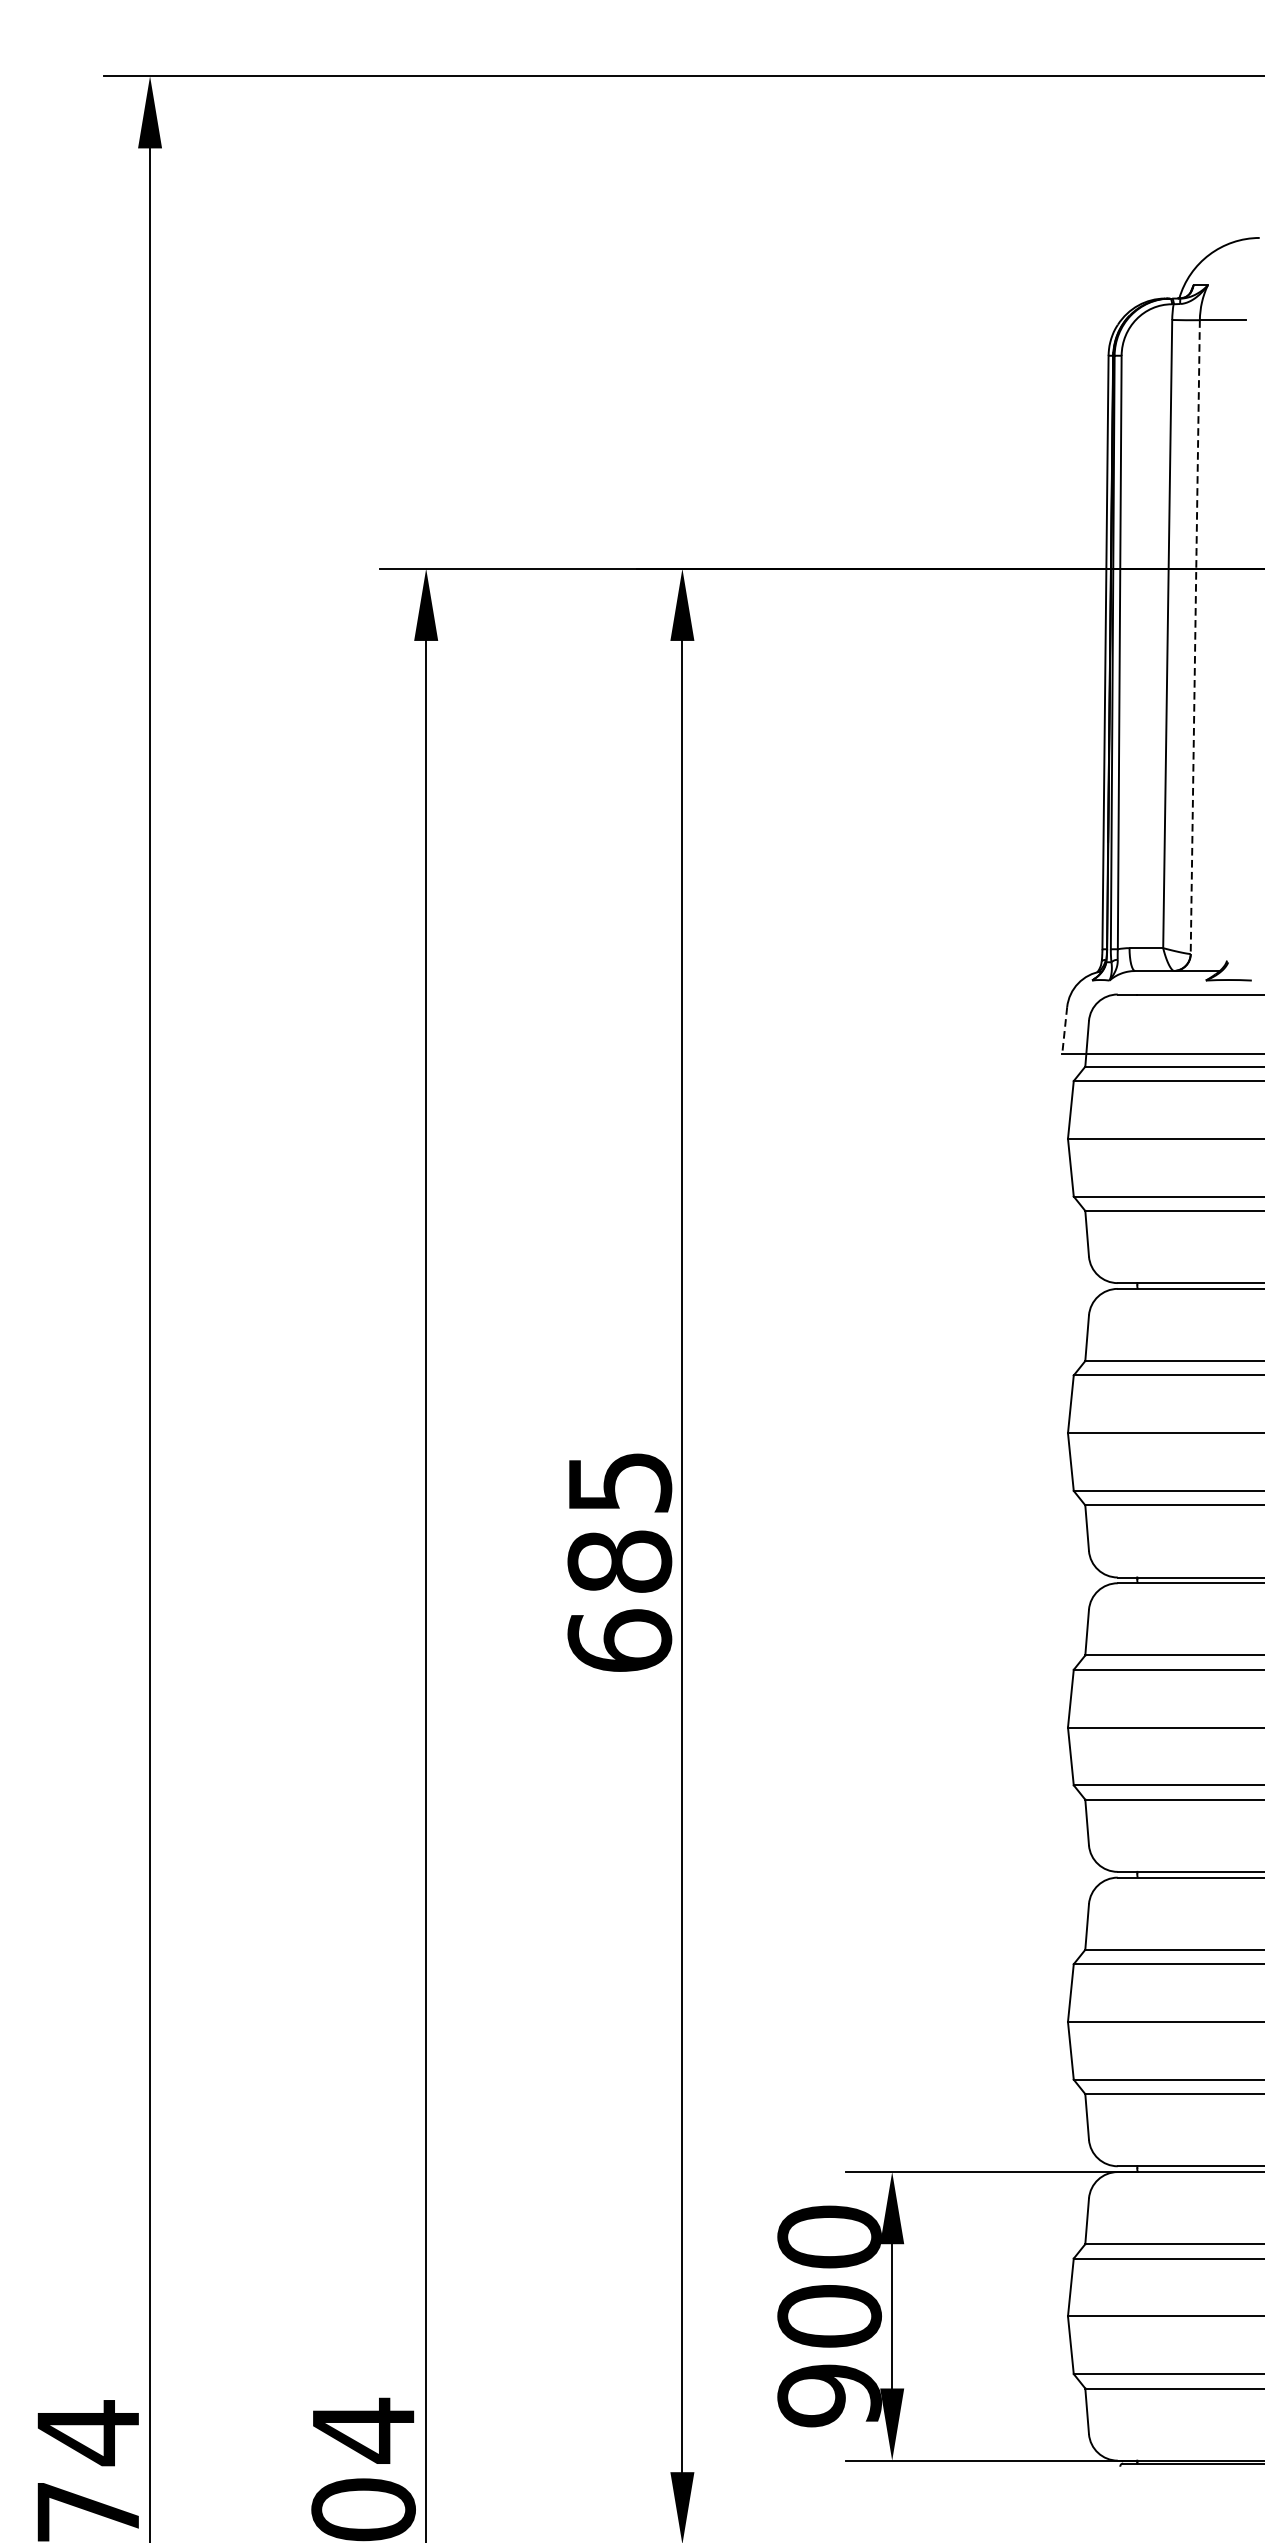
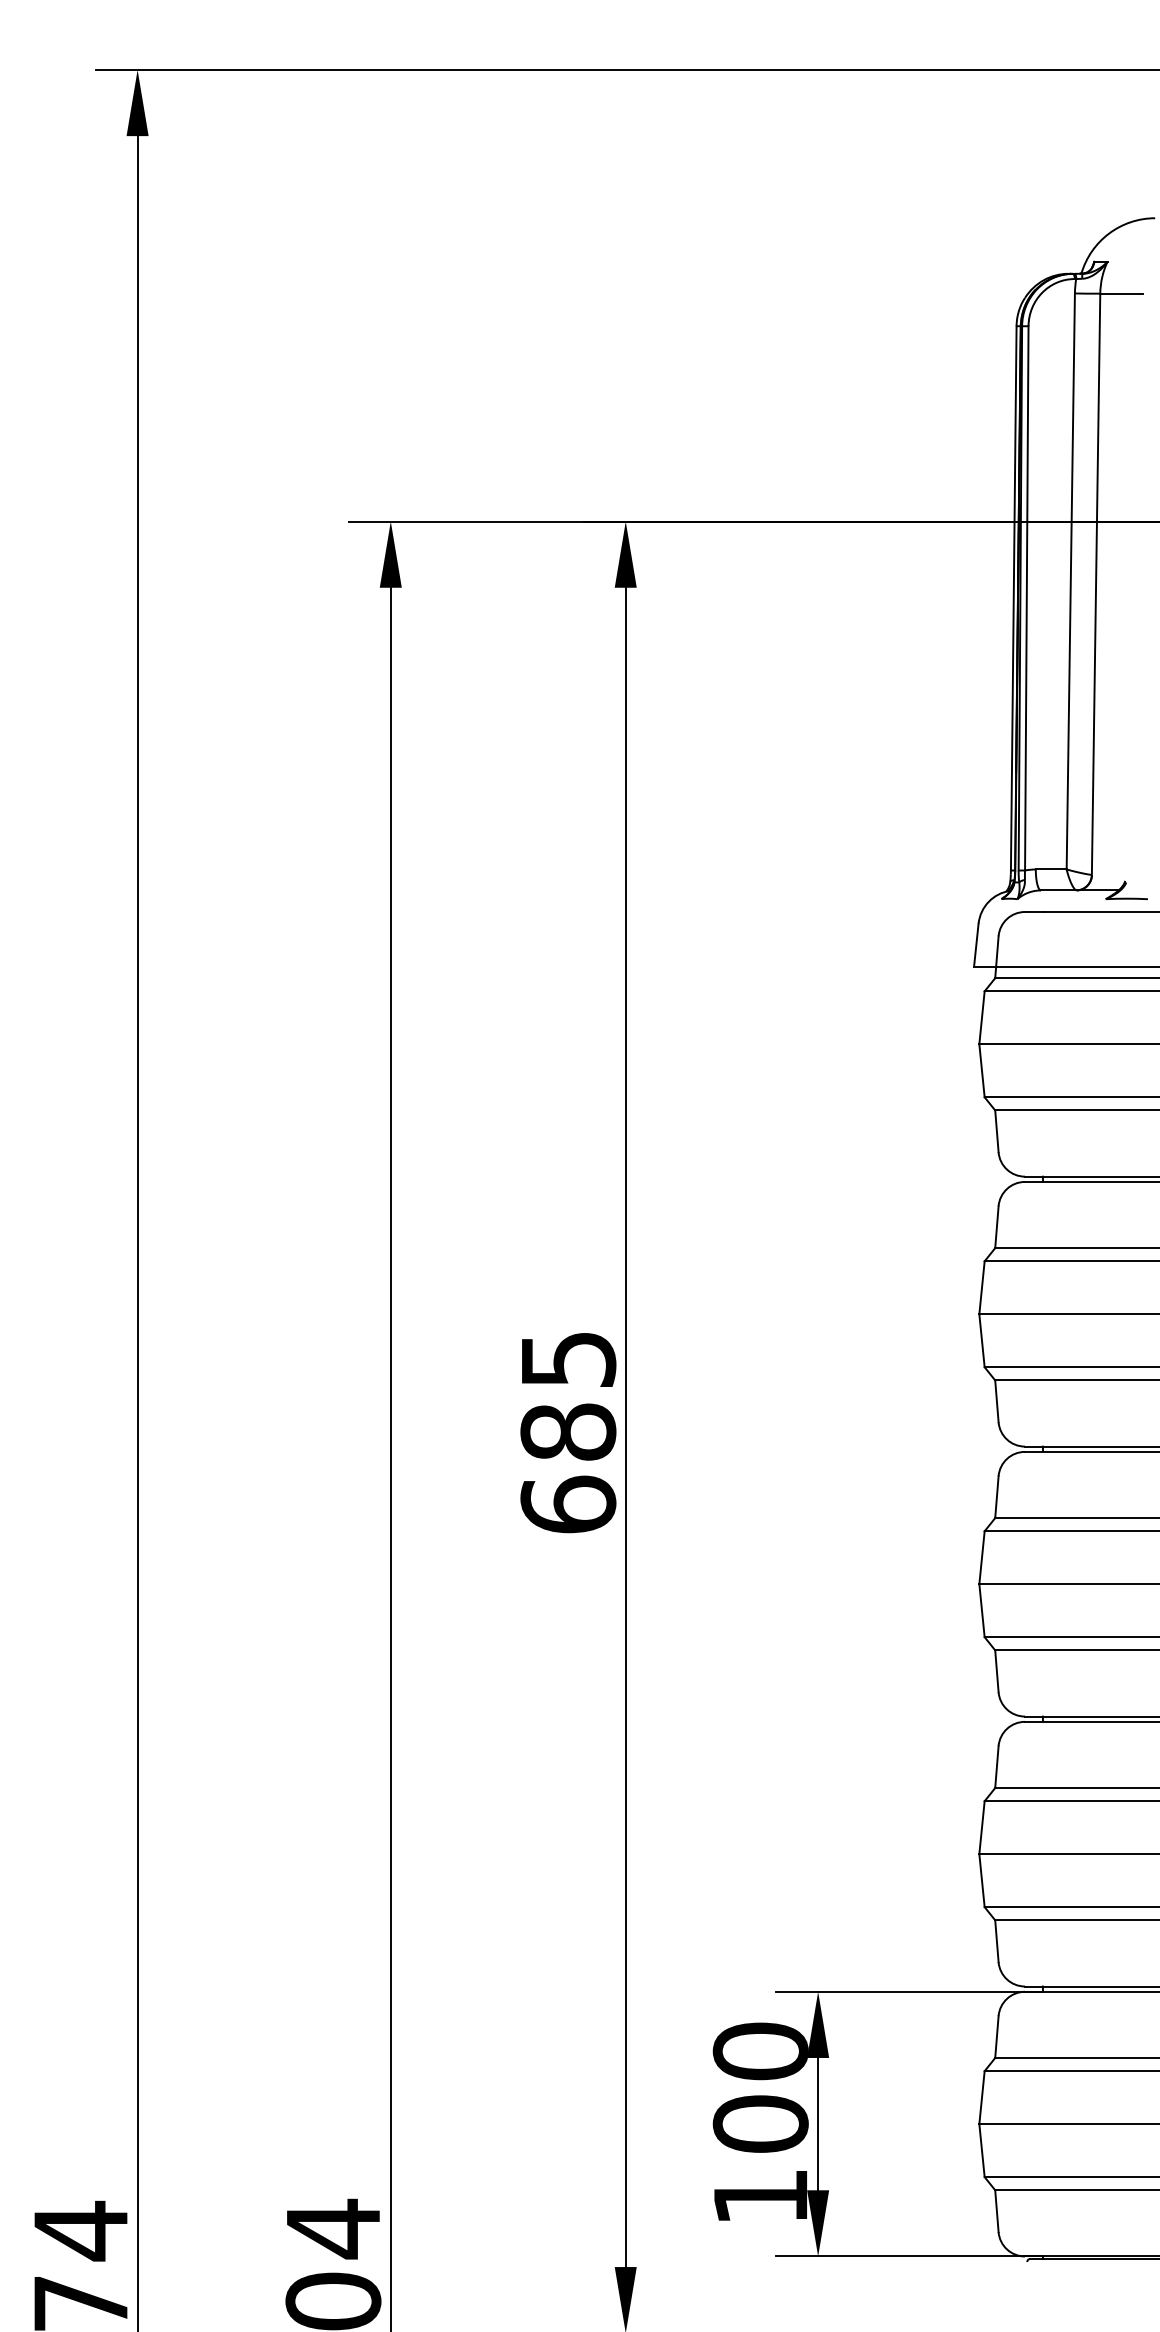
line: (1195, 636) -> (1096, 583), dashed -> solid
line: (1064, 1031) -> (976, 945), dashed -> solid
text: (829, 2395) -> (760, 2196), 900 -> 100

